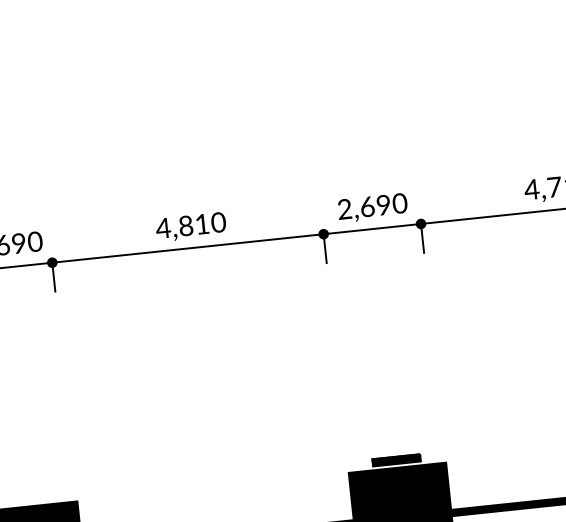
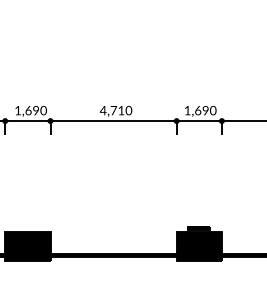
text: (344, 208) -> (187, 110), 2,690 -> 1,690
text: (185, 225) -> (113, 110), 4,810 -> 4,710

